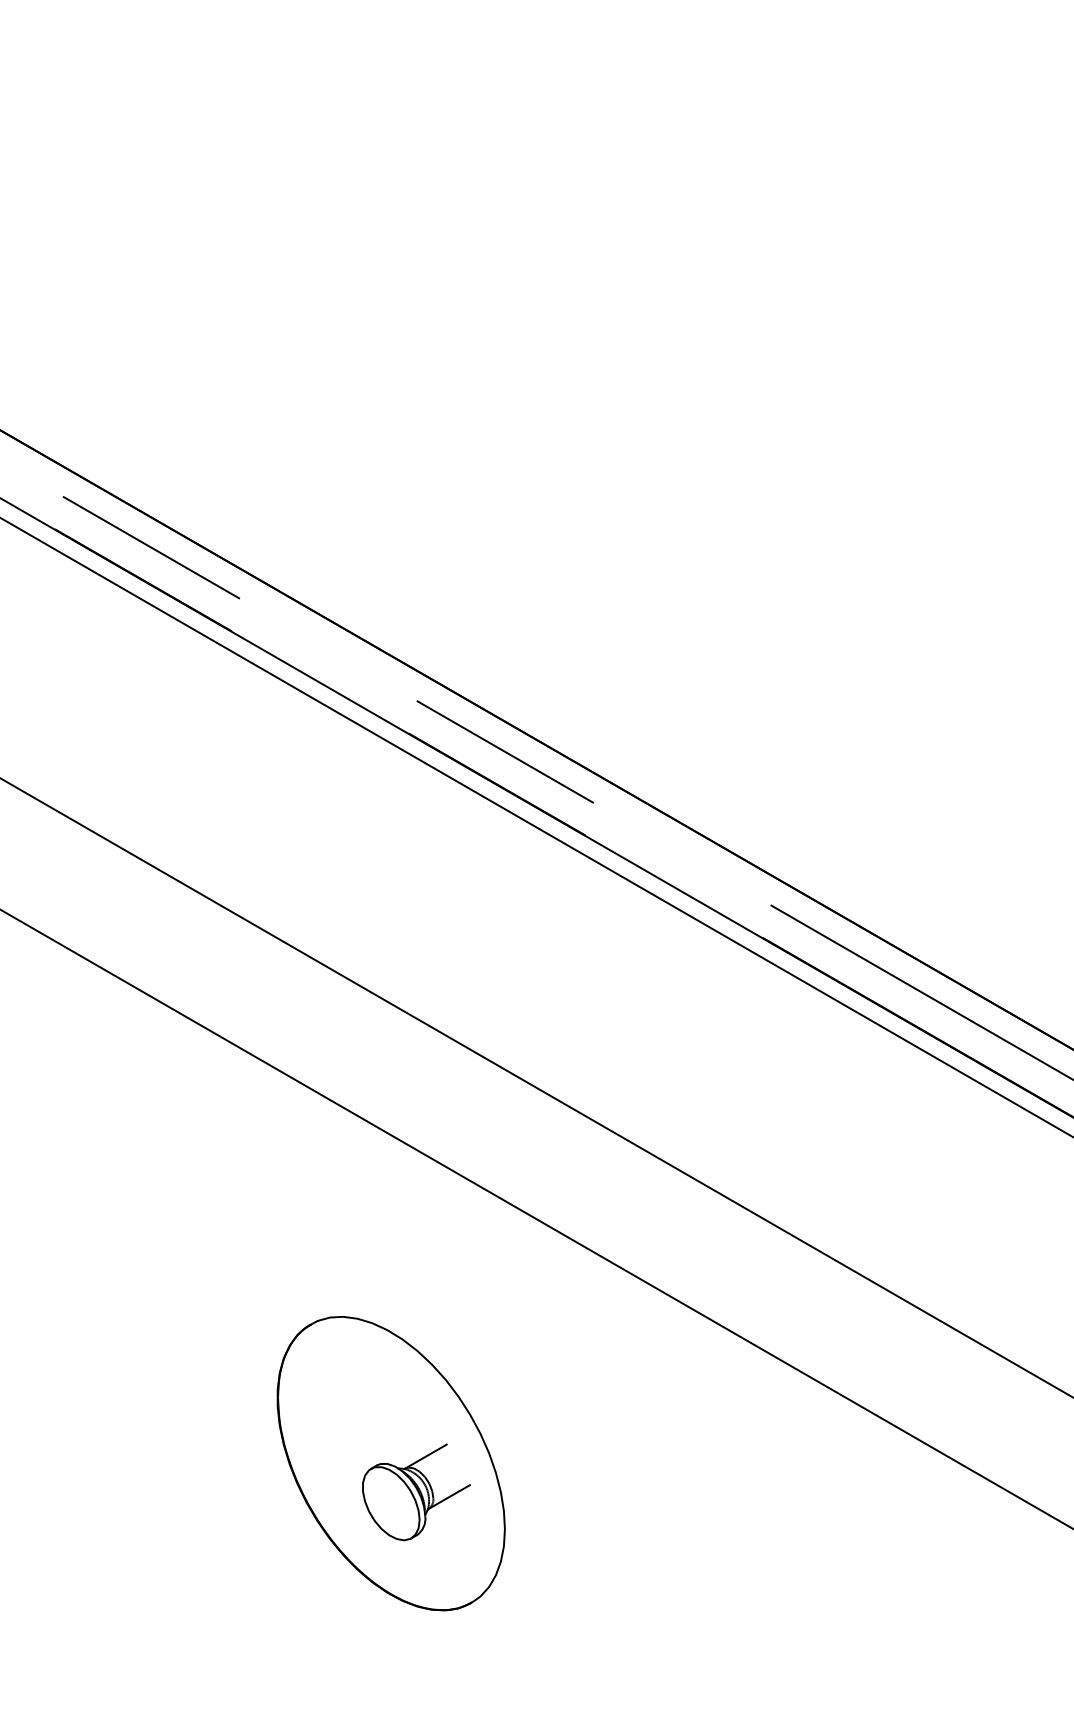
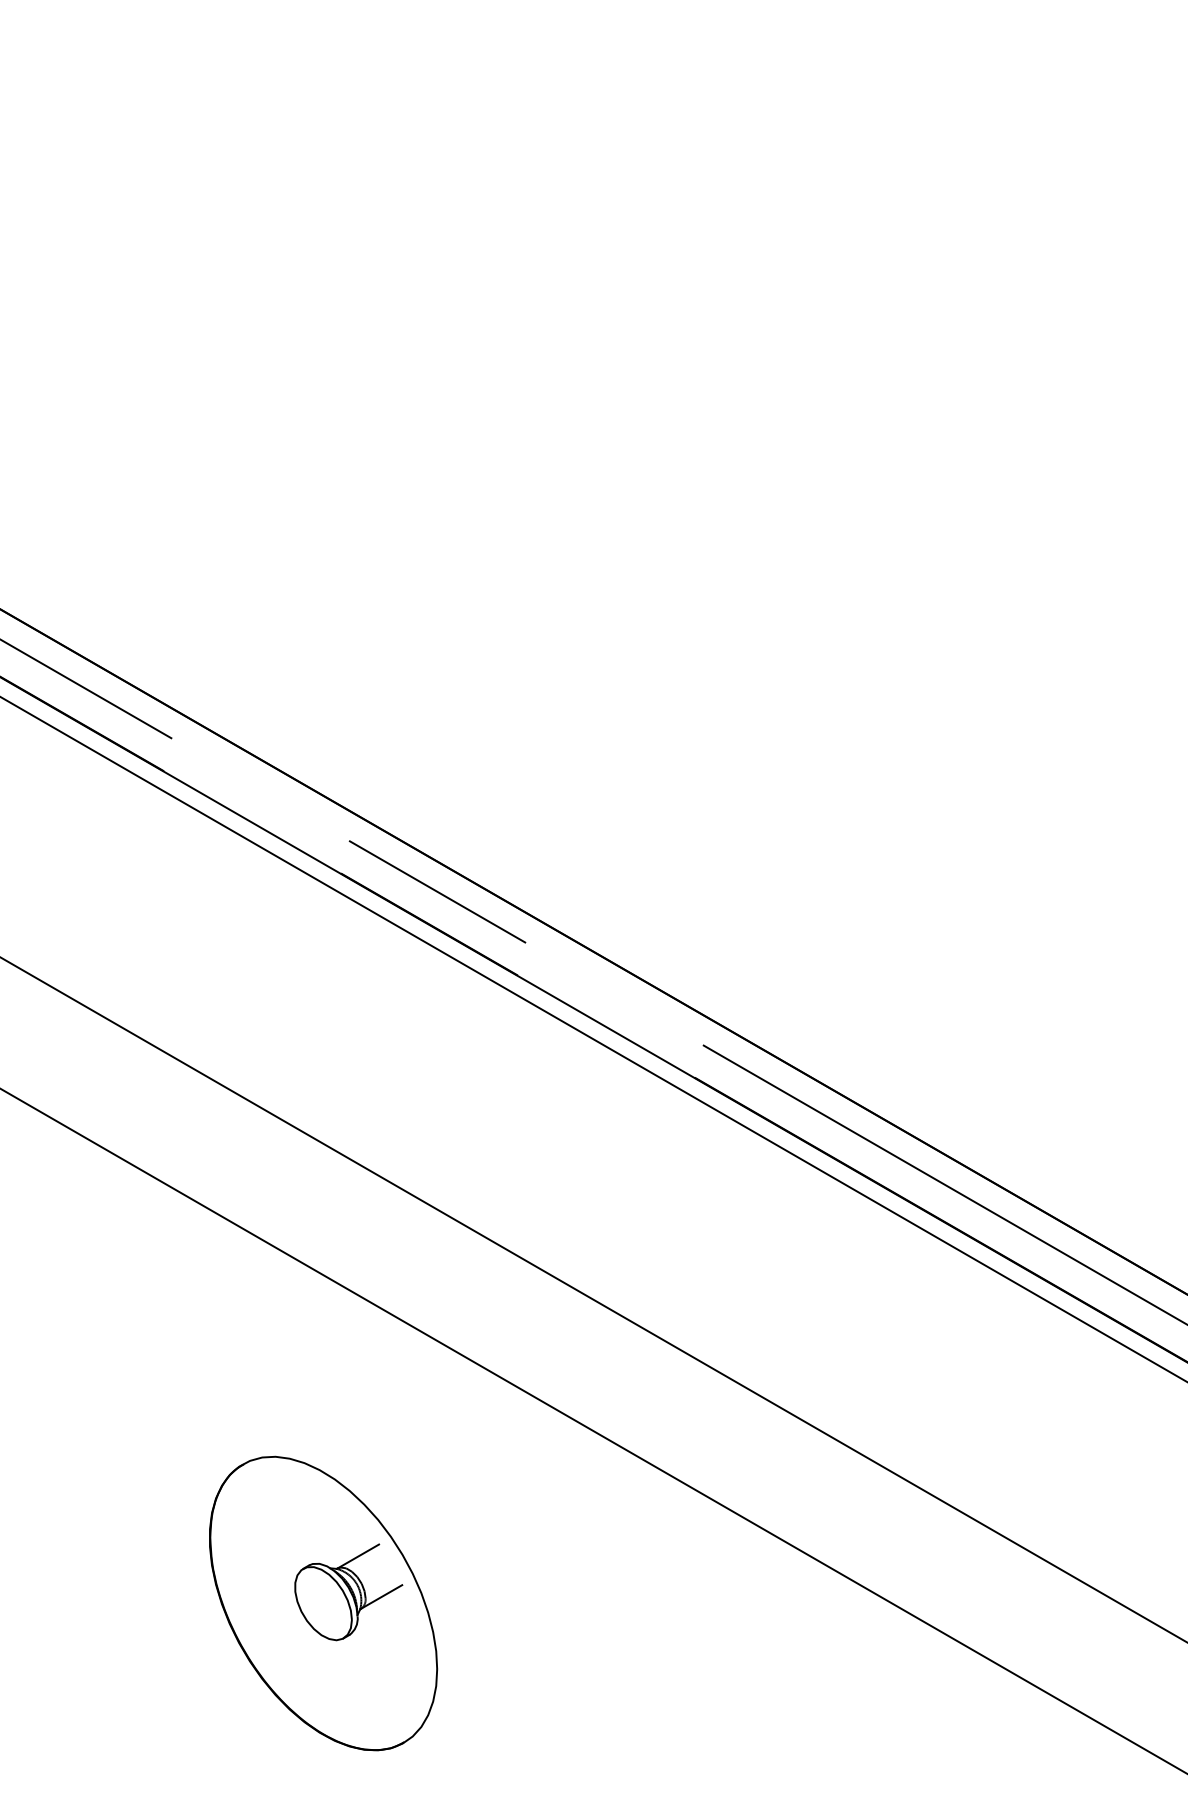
part: (416, 1492) -> (348, 1592), moved

